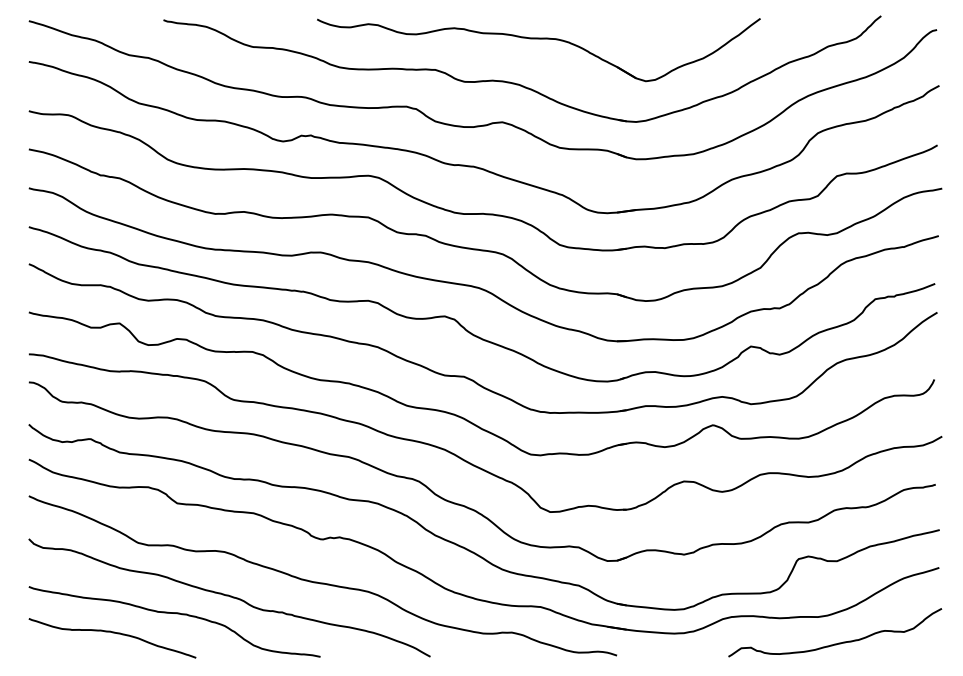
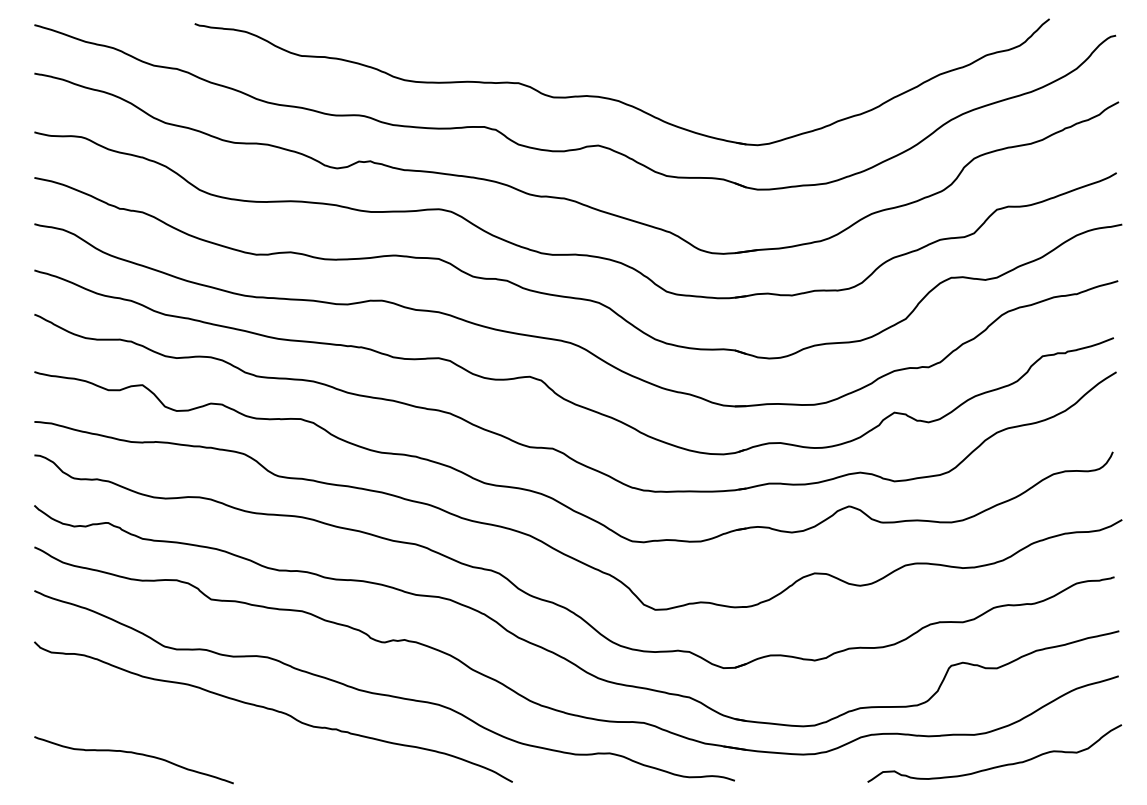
part: (538, 39) -> (641, 46), removed
curve: (175, 614) -> (208, 731), removed

